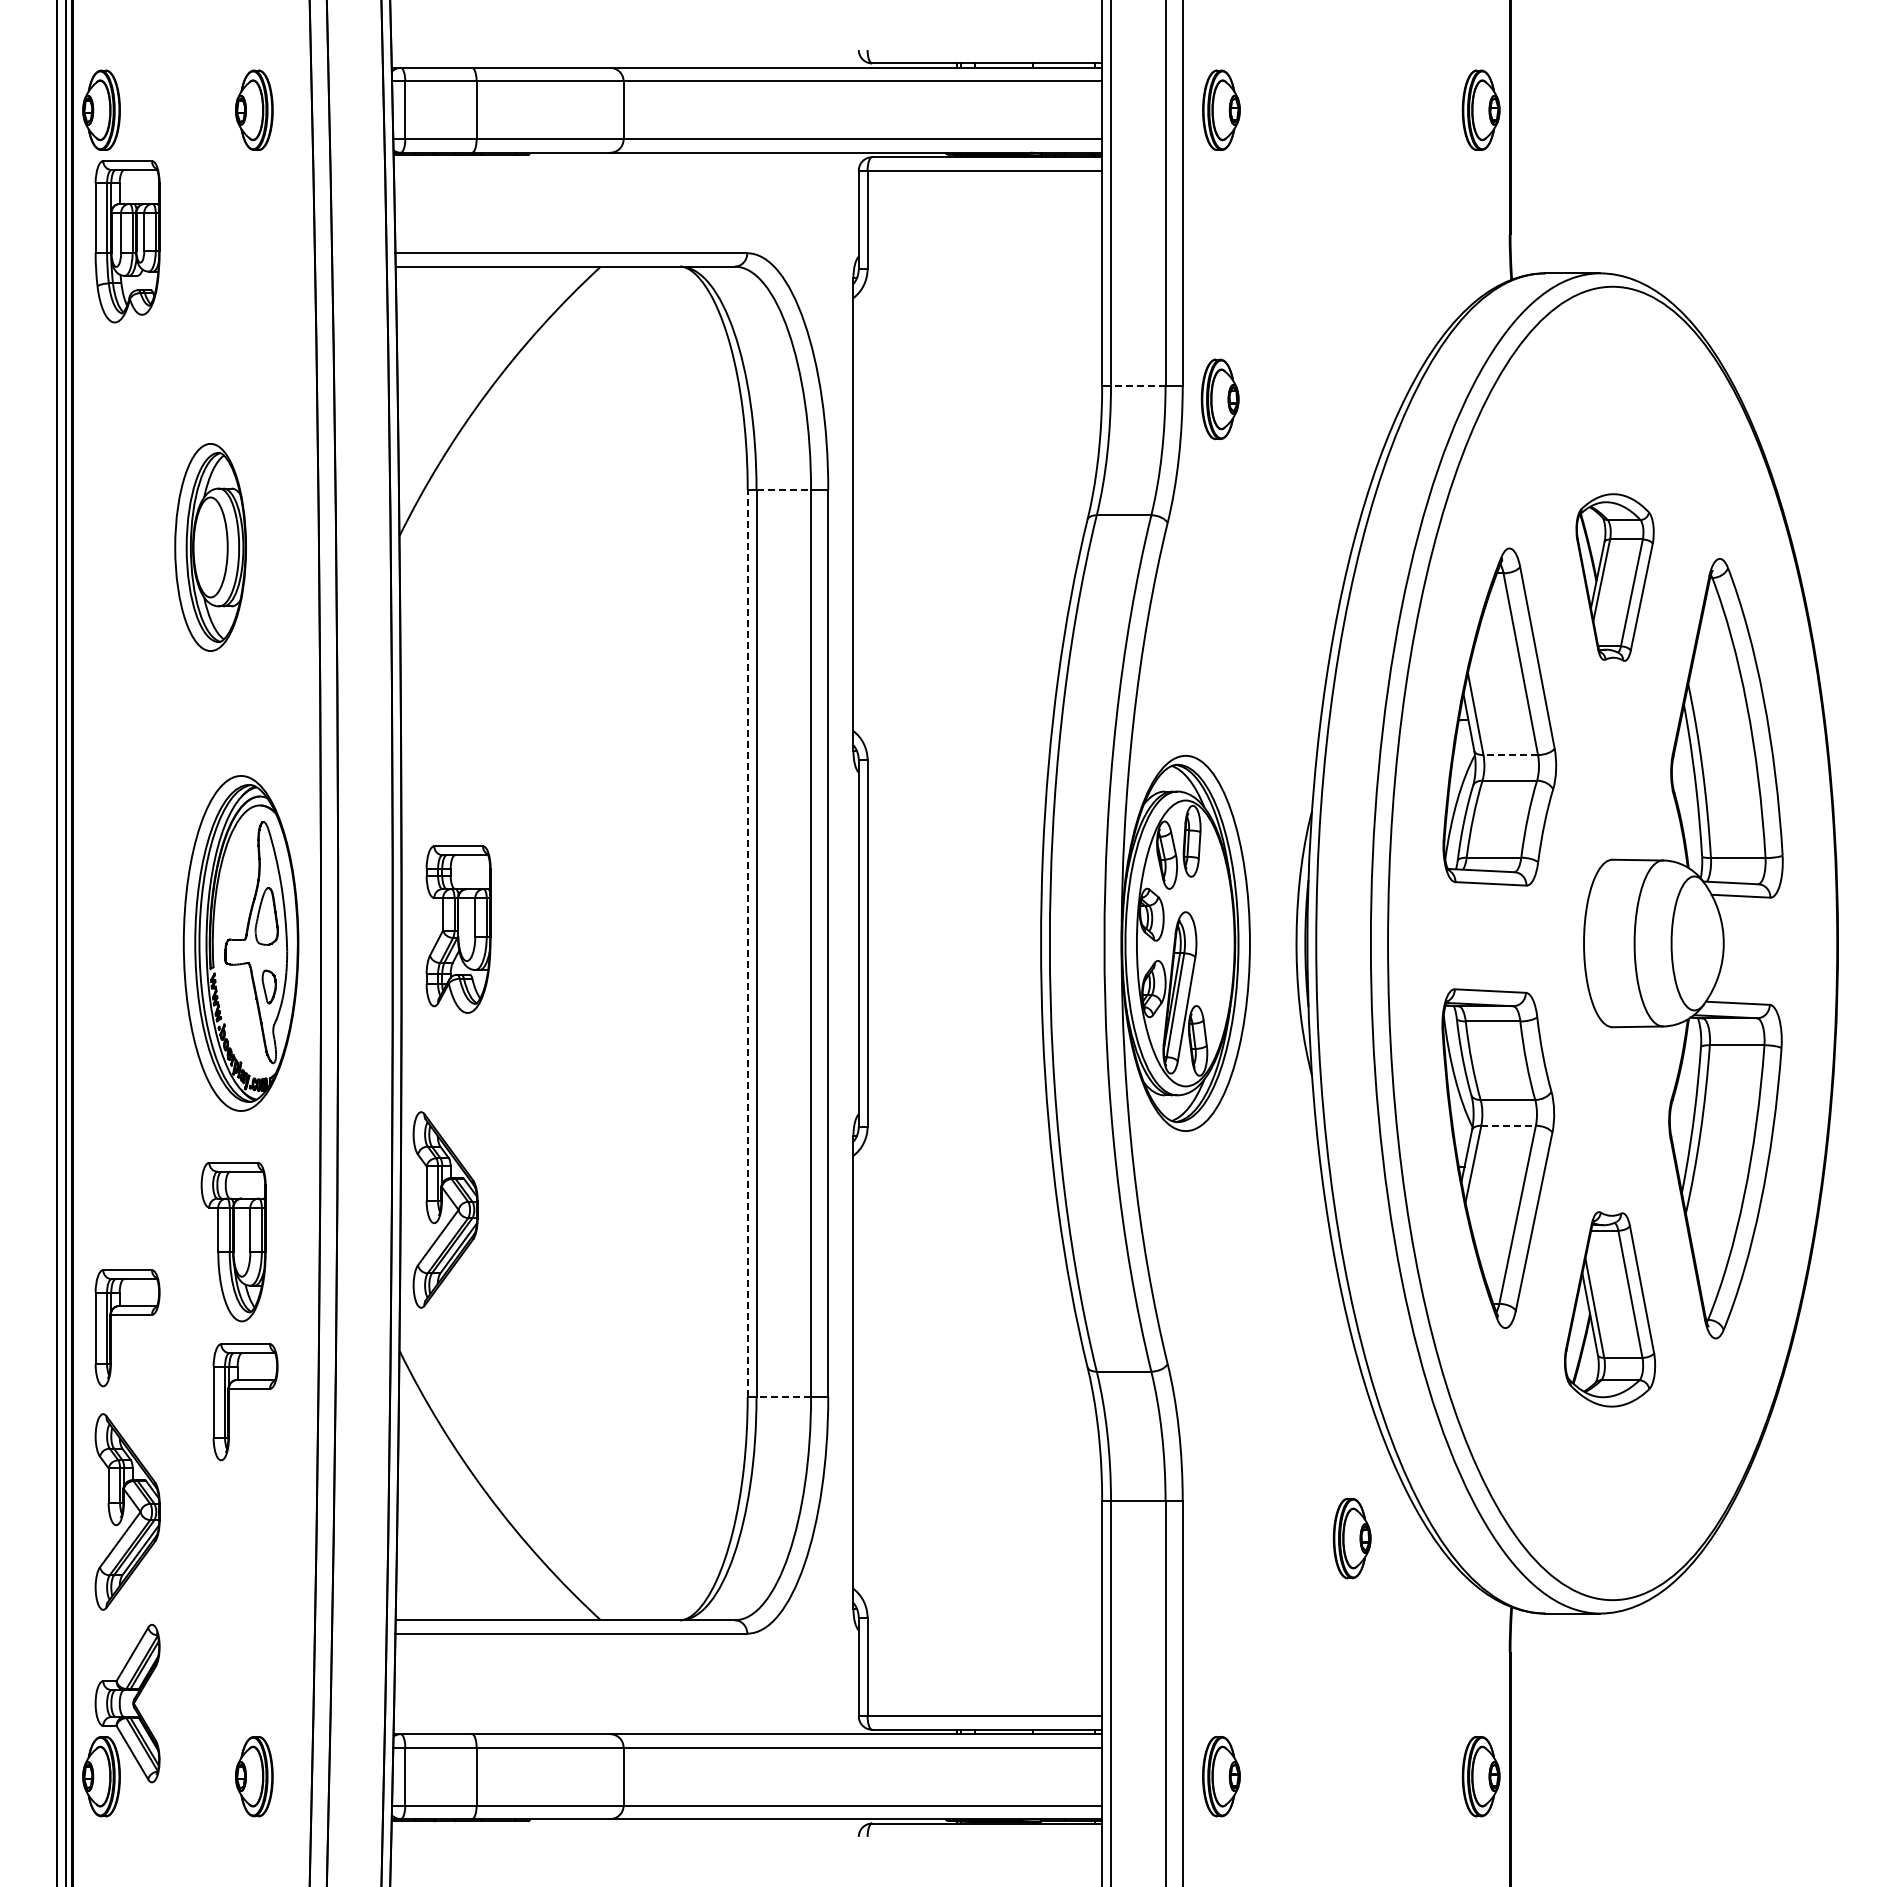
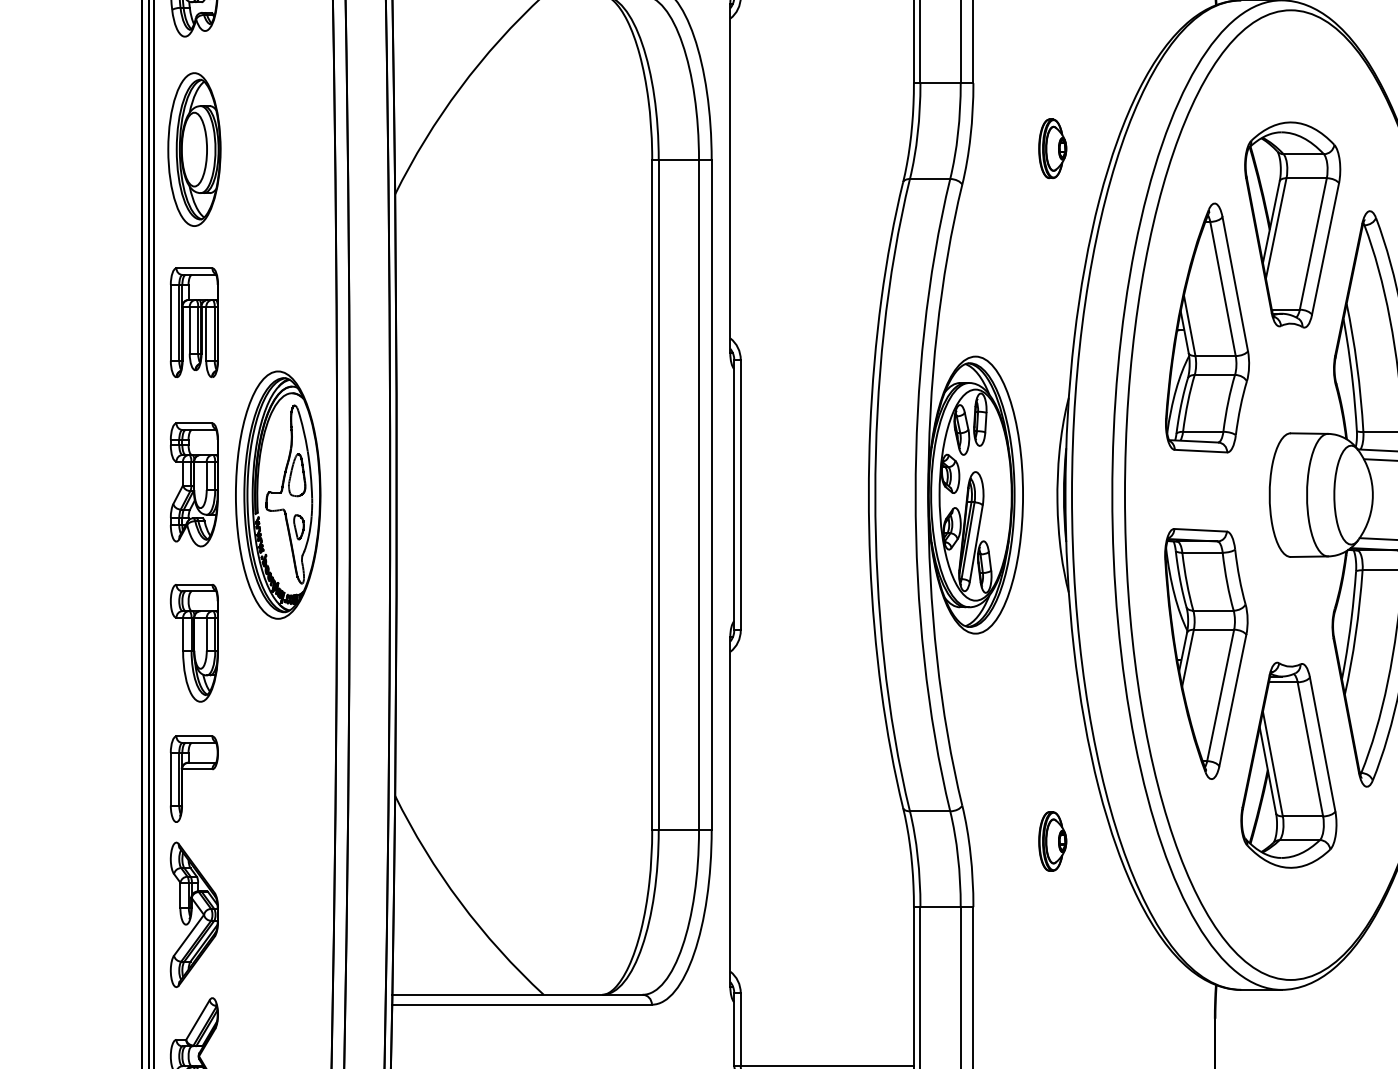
line: (1137, 385) -> (940, 83), dashed -> solid
part: (1219, 399) -> (1052, 148), moved
line: (784, 490) -> (679, 160), dashed -> solid
part: (210, 547) -> (194, 149), moved
part: (1614, 577) -> (1292, 224), size x1.67
part: (127, 709) -> (194, 322), added
line: (1510, 755) -> (1215, 356), dashed -> solid
part: (458, 929) -> (194, 484), moved
line: (747, 942) -> (652, 494), dashed -> solid
line: (1509, 1125) -> (1214, 629), dashed -> solid
part: (445, 1209) -> (429, 691), removed
part: (233, 1242) -> (194, 643), moved
part: (1609, 1309) -> (1288, 765), size x1.43
part: (245, 1389) -> (281, 824), removed
line: (783, 1396) -> (678, 829), dashed -> solid
part: (1351, 1538) -> (1052, 841), moved

